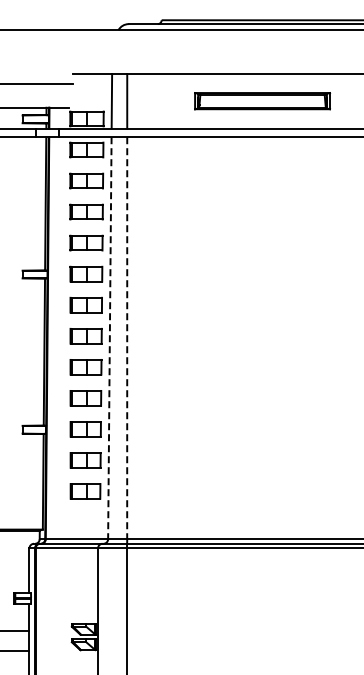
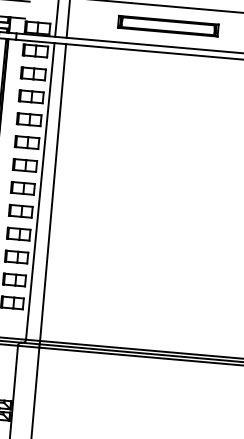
line: (109, 338) -> (39, 191), dashed -> solid
line: (127, 338) -> (53, 192), dashed -> solid

